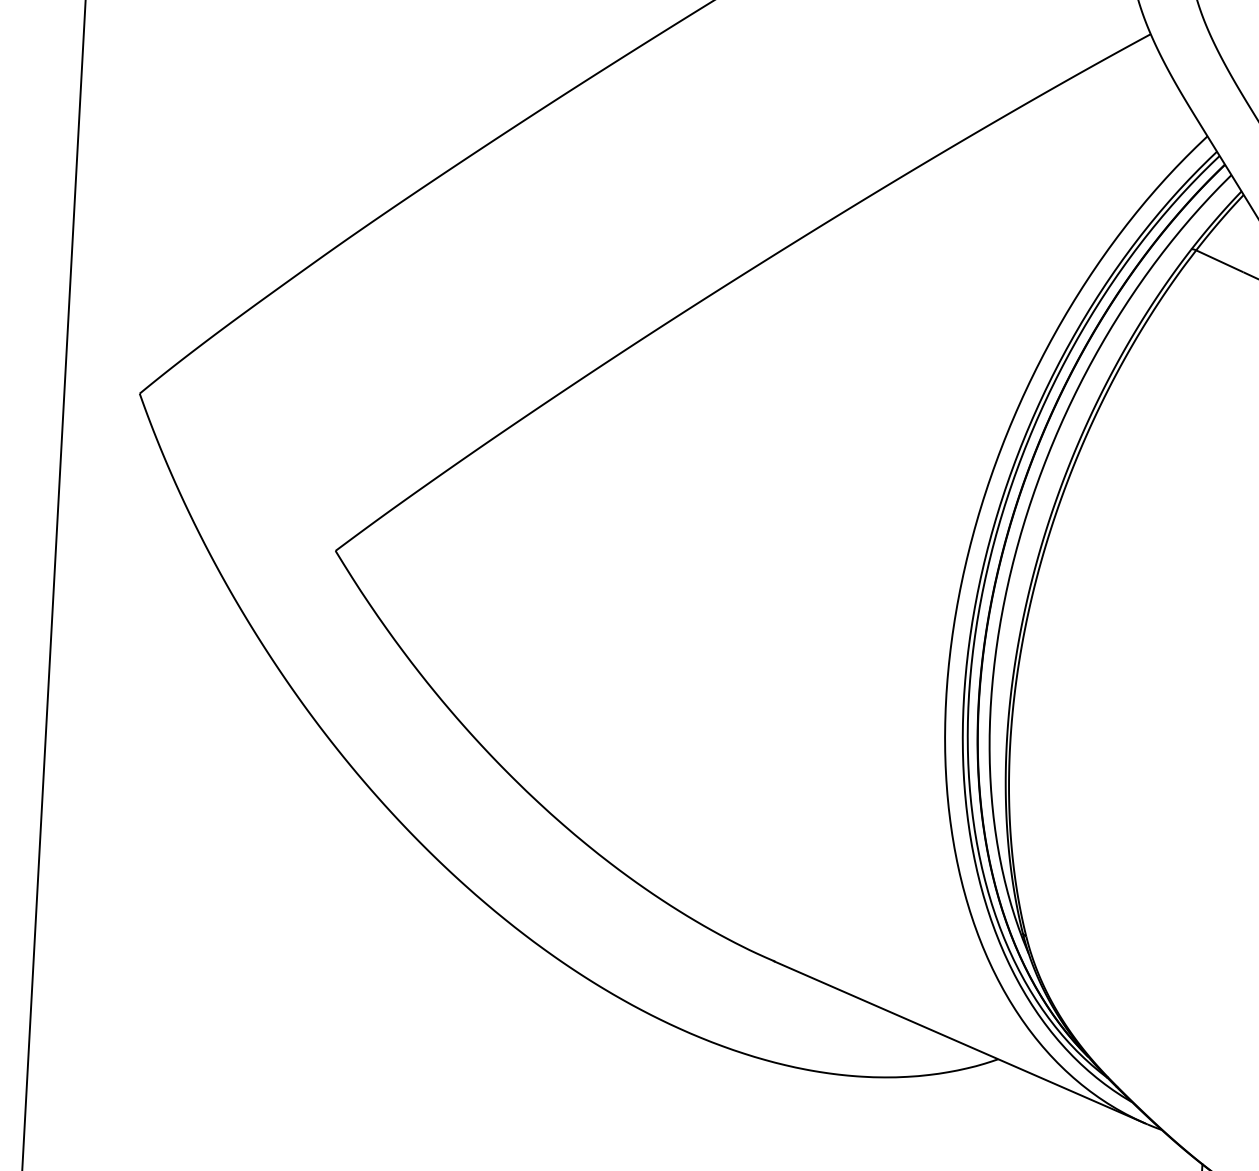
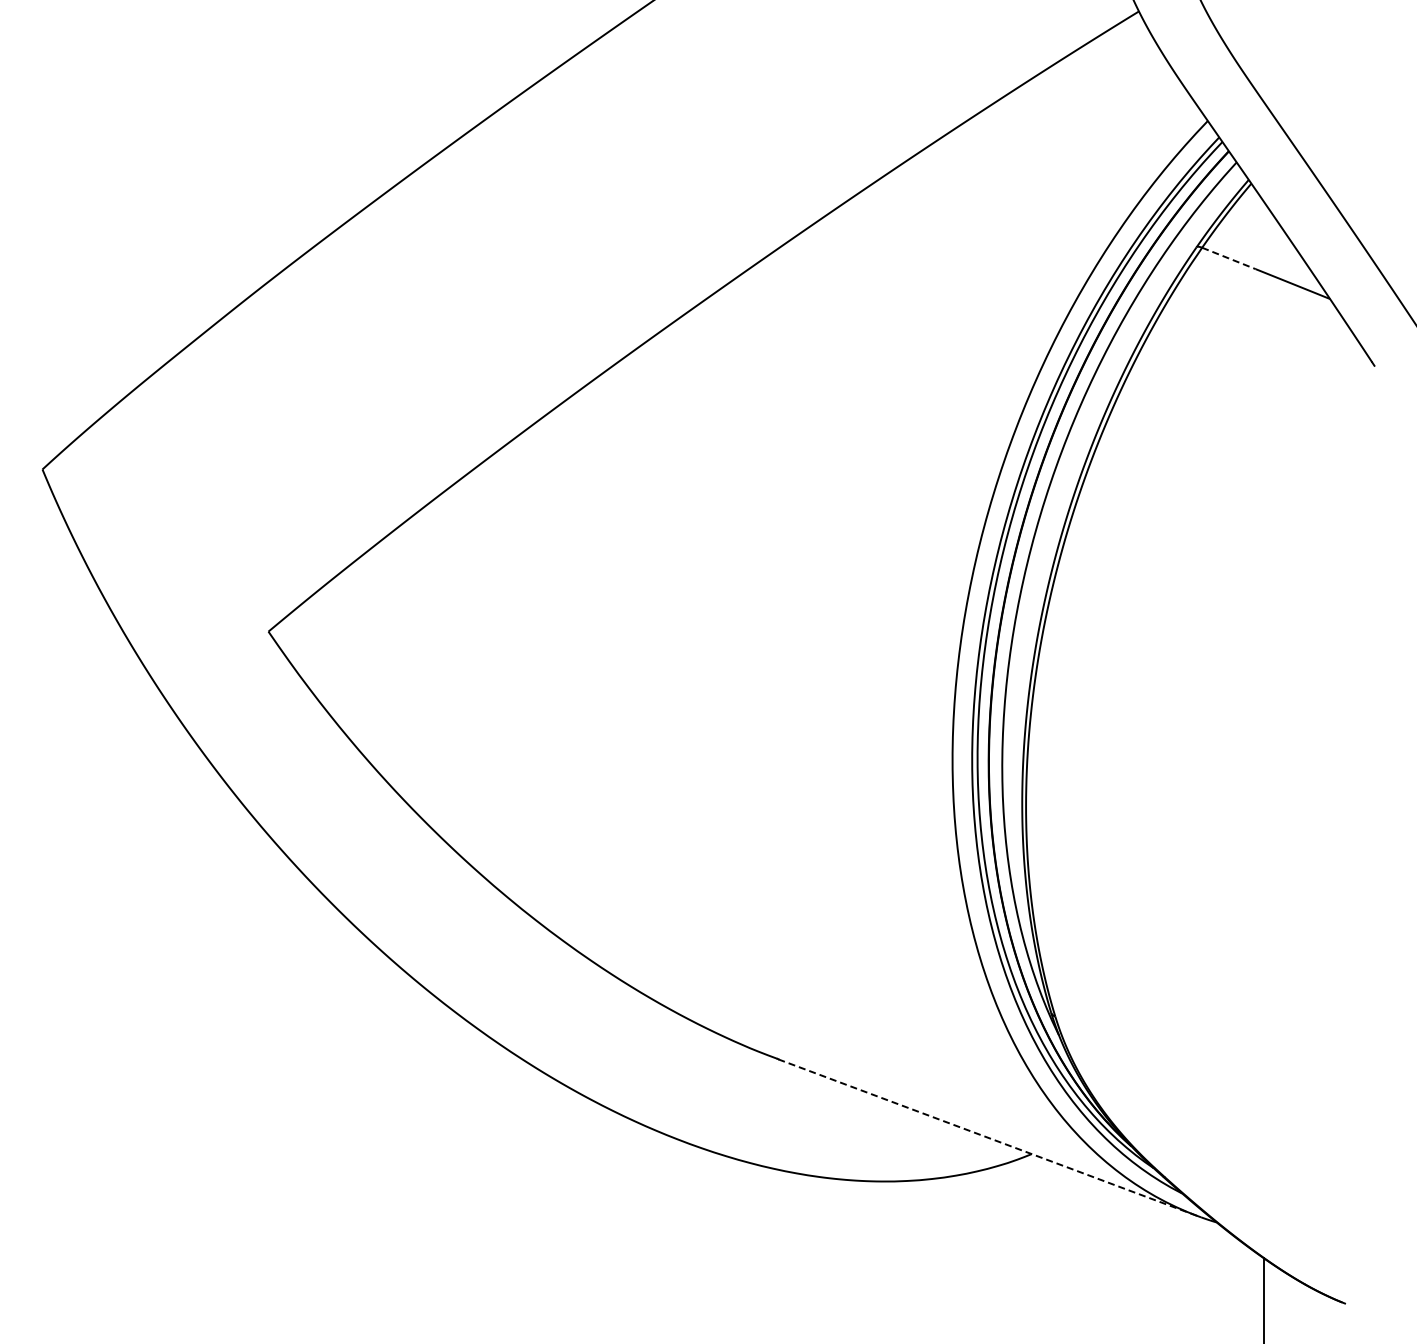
line: (1219, 261) -> (1228, 258), solid -> dashed
line: (959, 1042) -> (987, 1137), solid -> dashed

